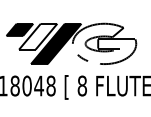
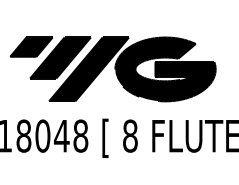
fill: (38, 36) -> (60, 57), added
fill: (104, 43) -> (165, 68), added

